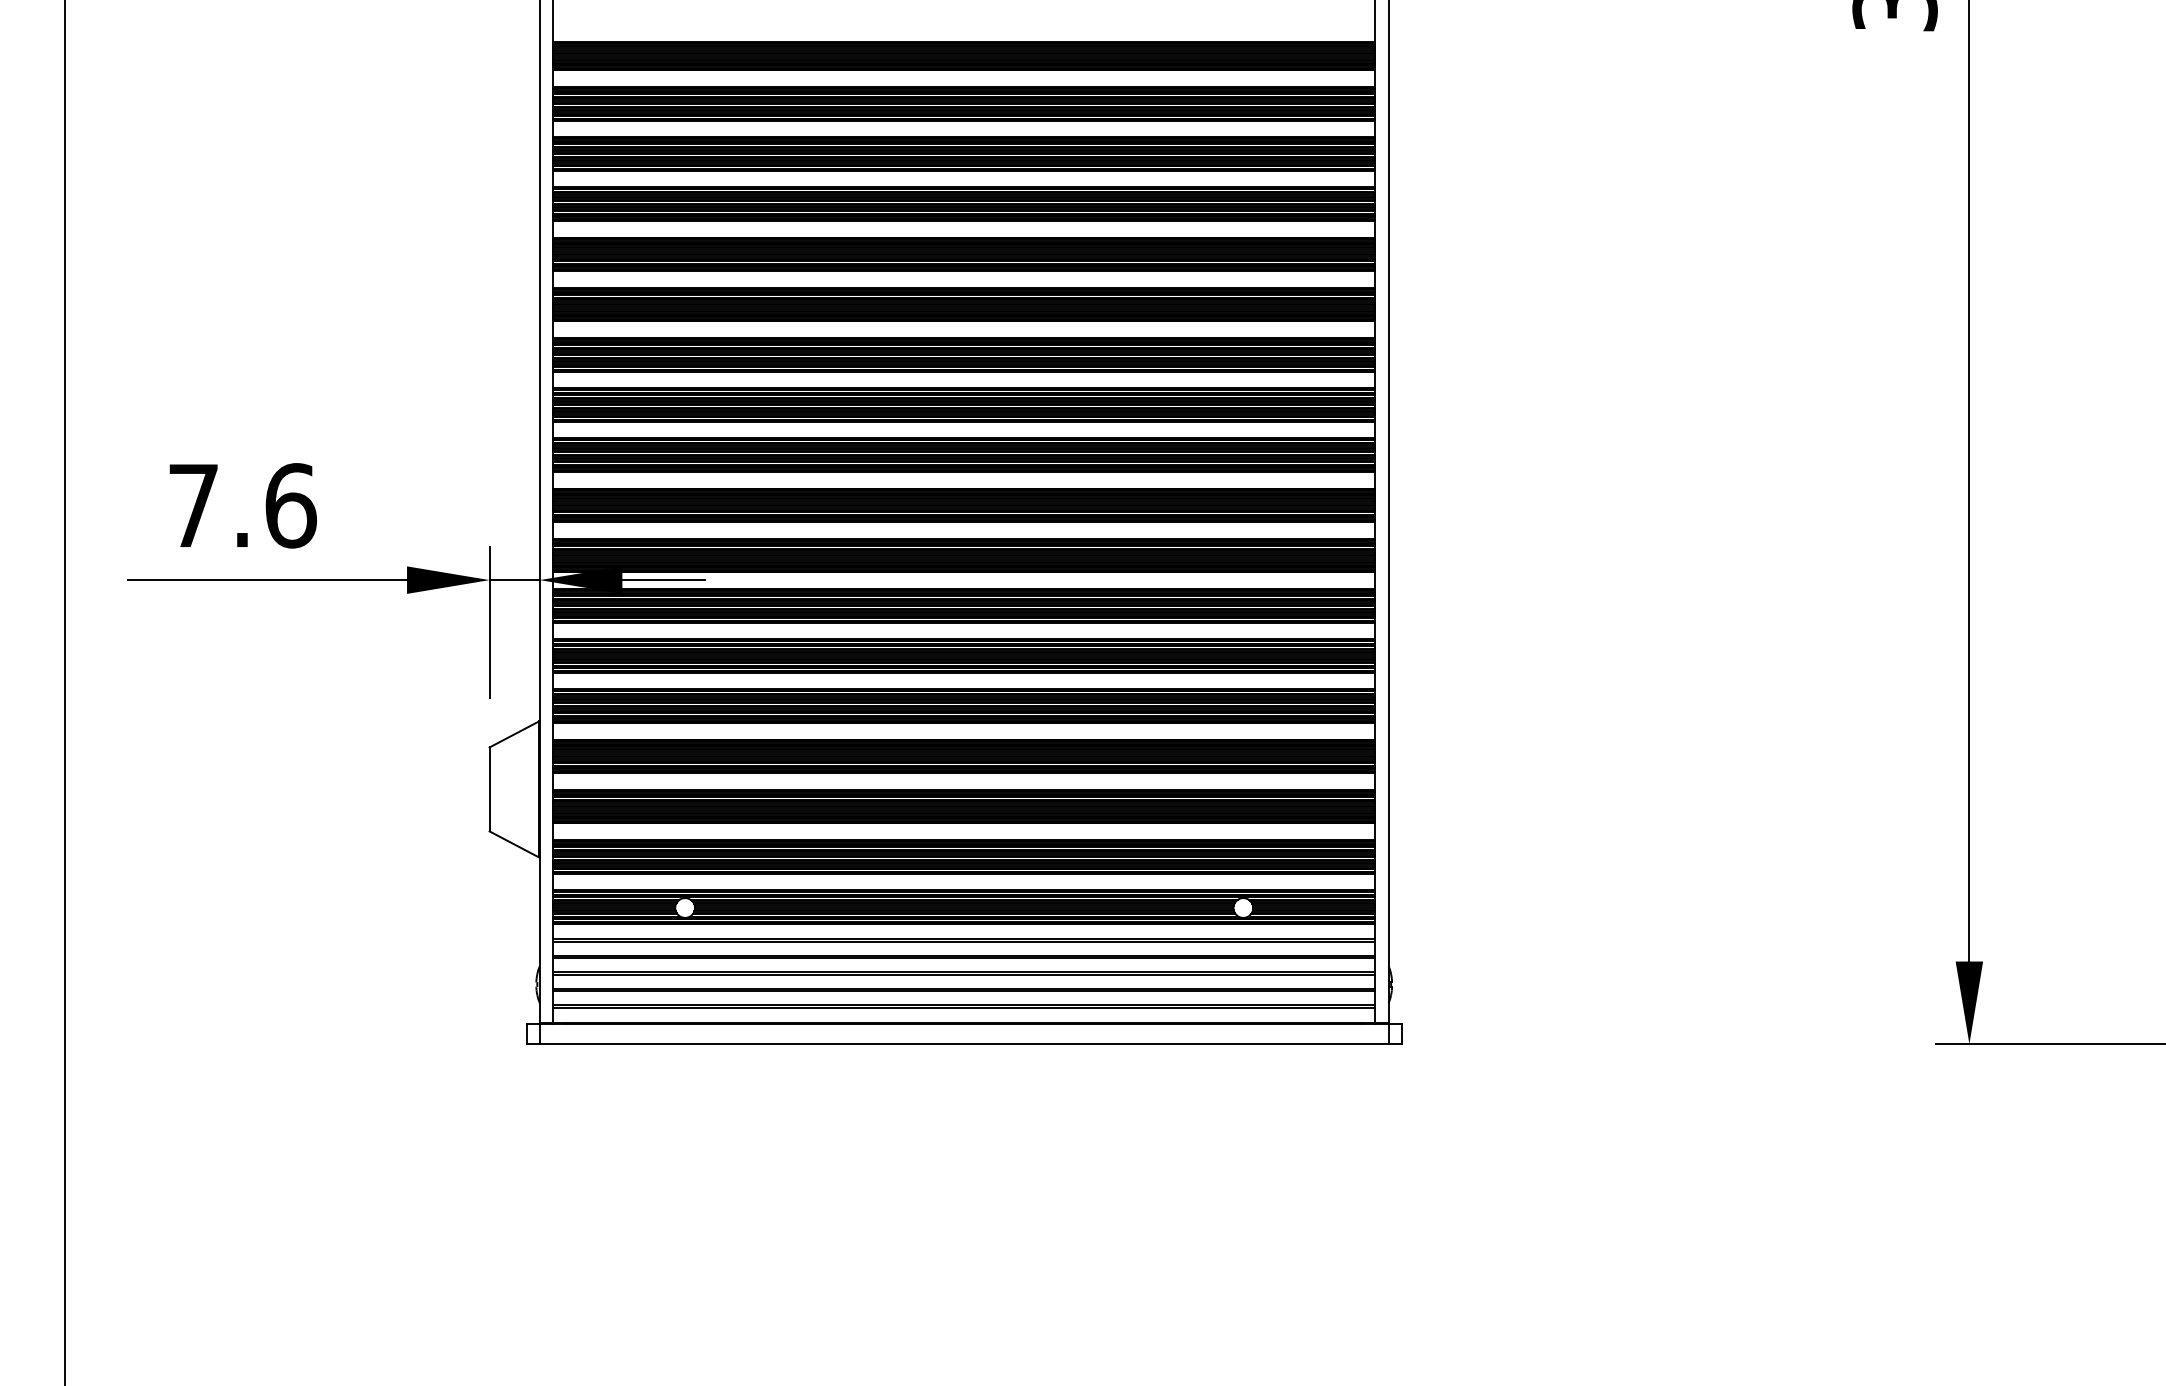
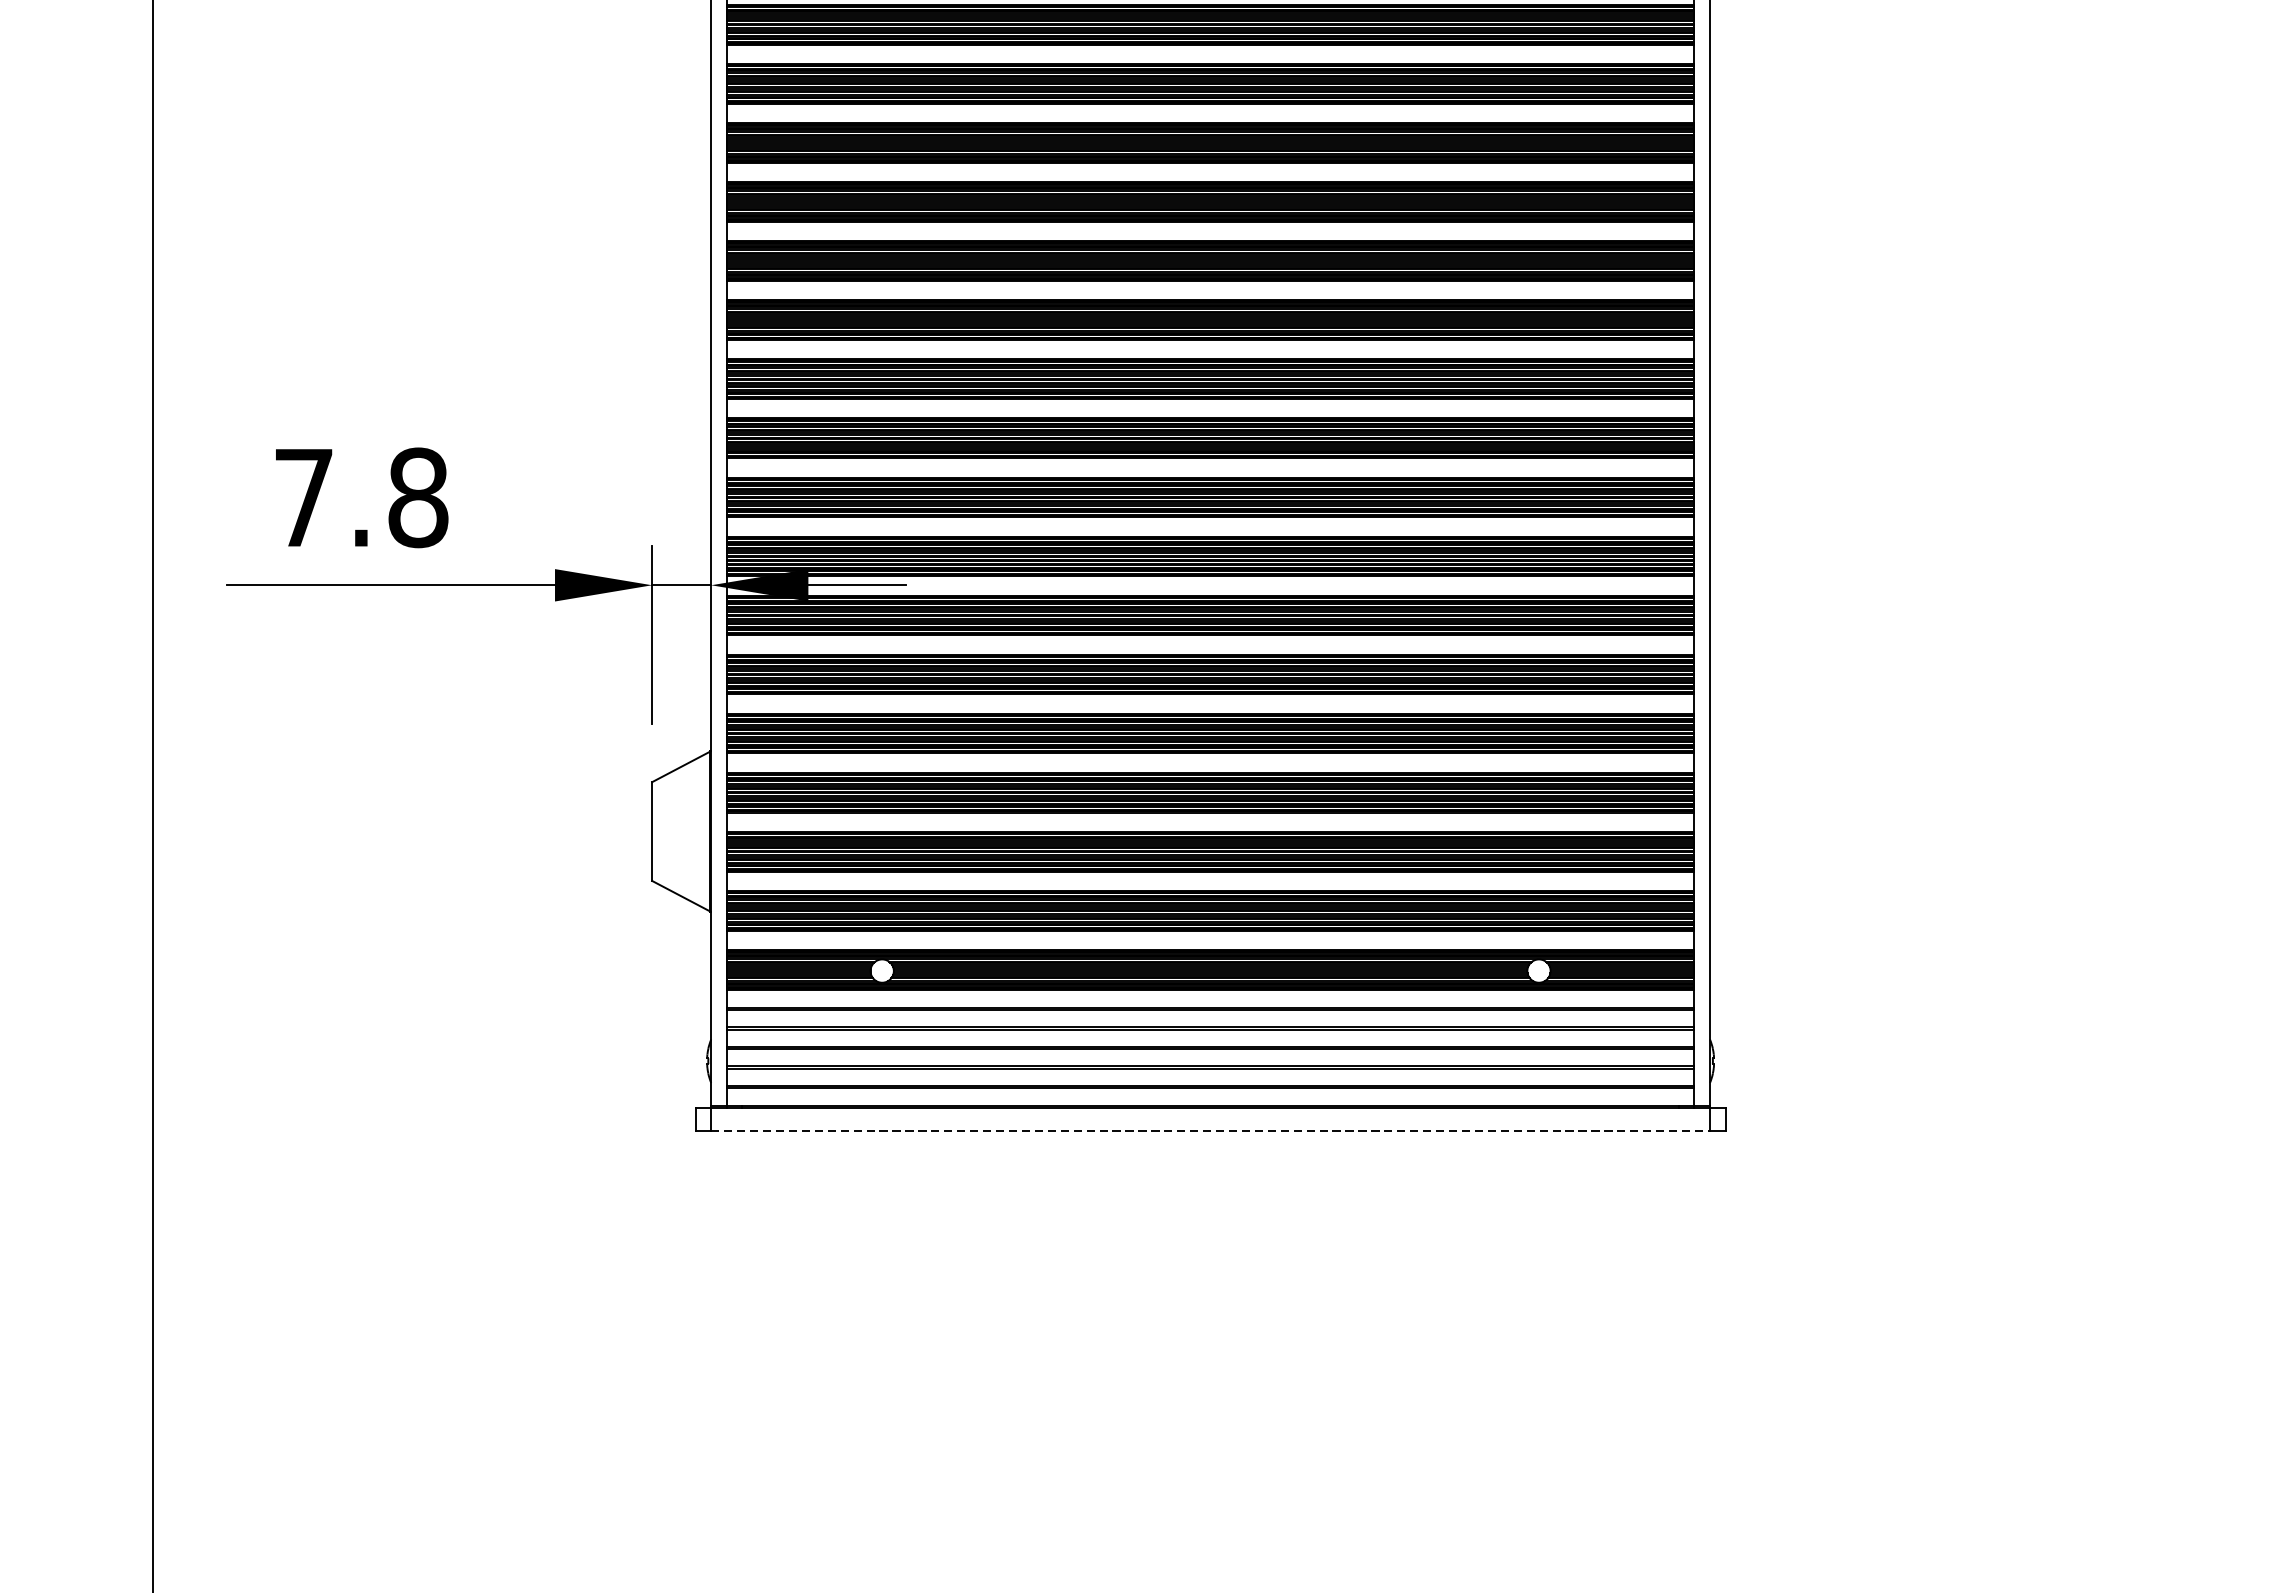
text: (291, 505) -> (419, 497), 7.6 -> 7.8
line: (964, 1044) -> (1210, 1131), solid -> dashed

